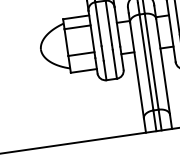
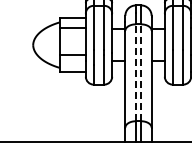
line: (152, 61) -> (141, 72), solid -> dashed
line: (146, 62) -> (135, 72), solid -> dashed

